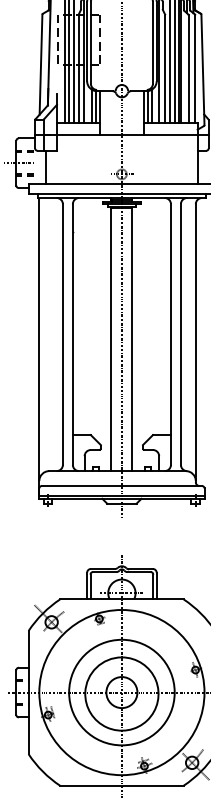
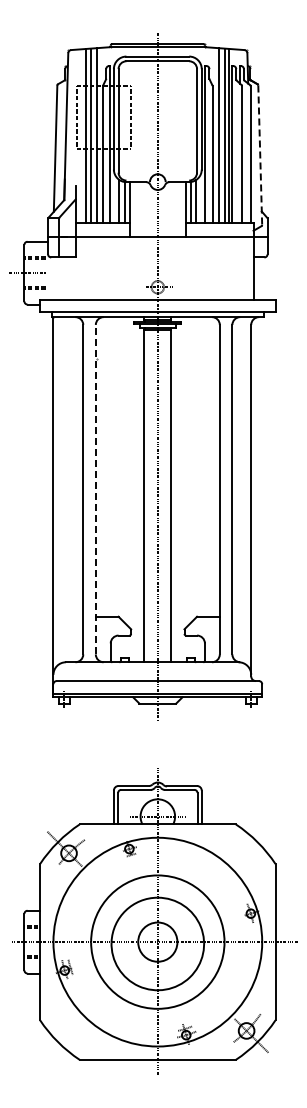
line: (203, 70) -> (260, 155), solid -> dashed
line: (46, 167) -> (62, 278), removed
line: (72, 334) -> (95, 489), solid -> dashed

